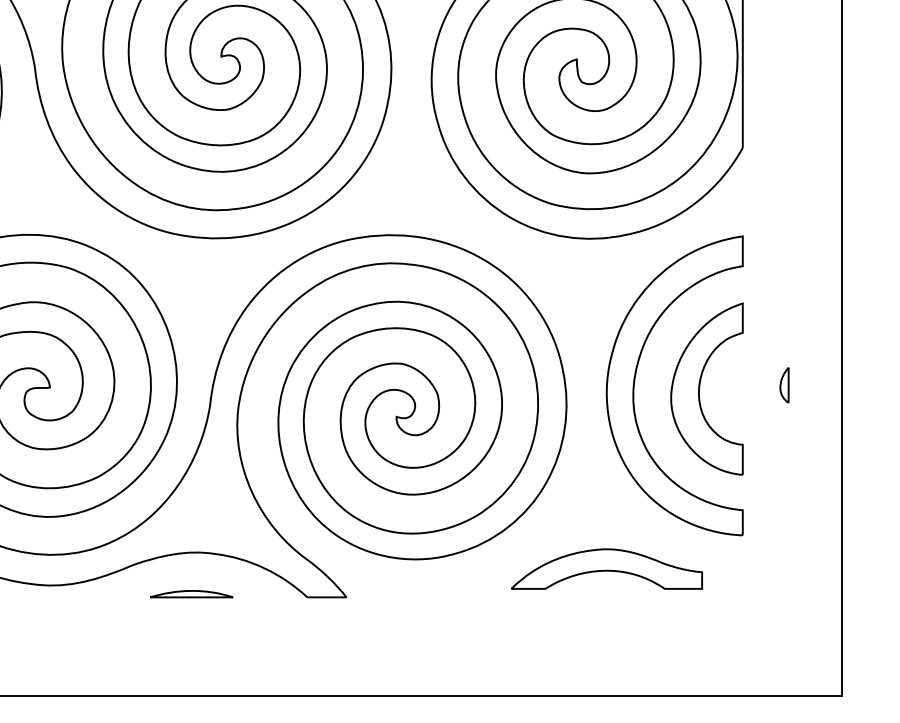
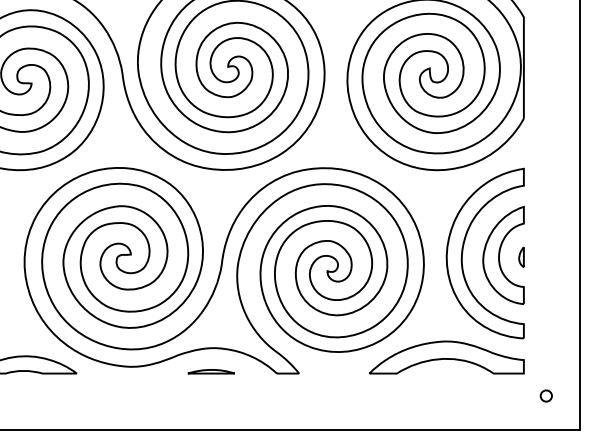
part: (784, 383) -> (521, 256), moved
part: (606, 569) -> (446, 357), size x1.43
part: (780, 636) -> (545, 395), added

